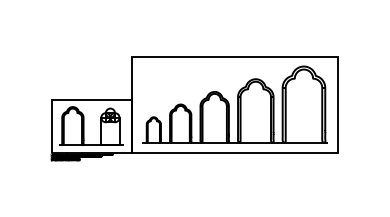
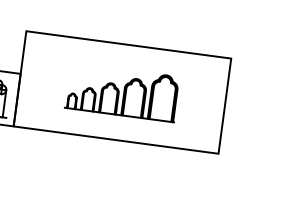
part: (234, 104) -> (121, 92), size x0.6

